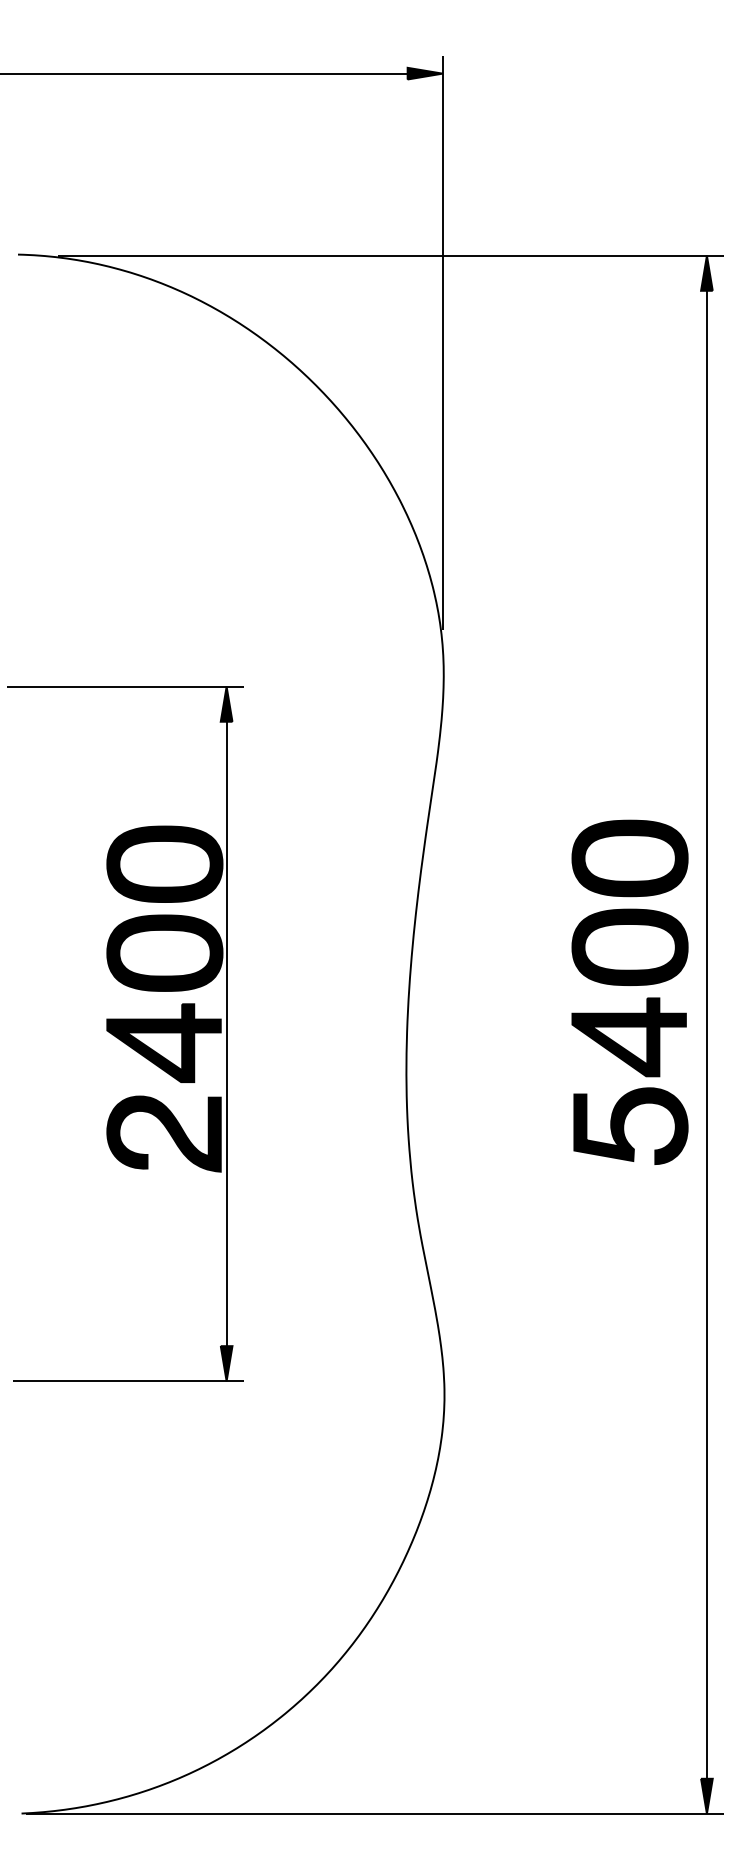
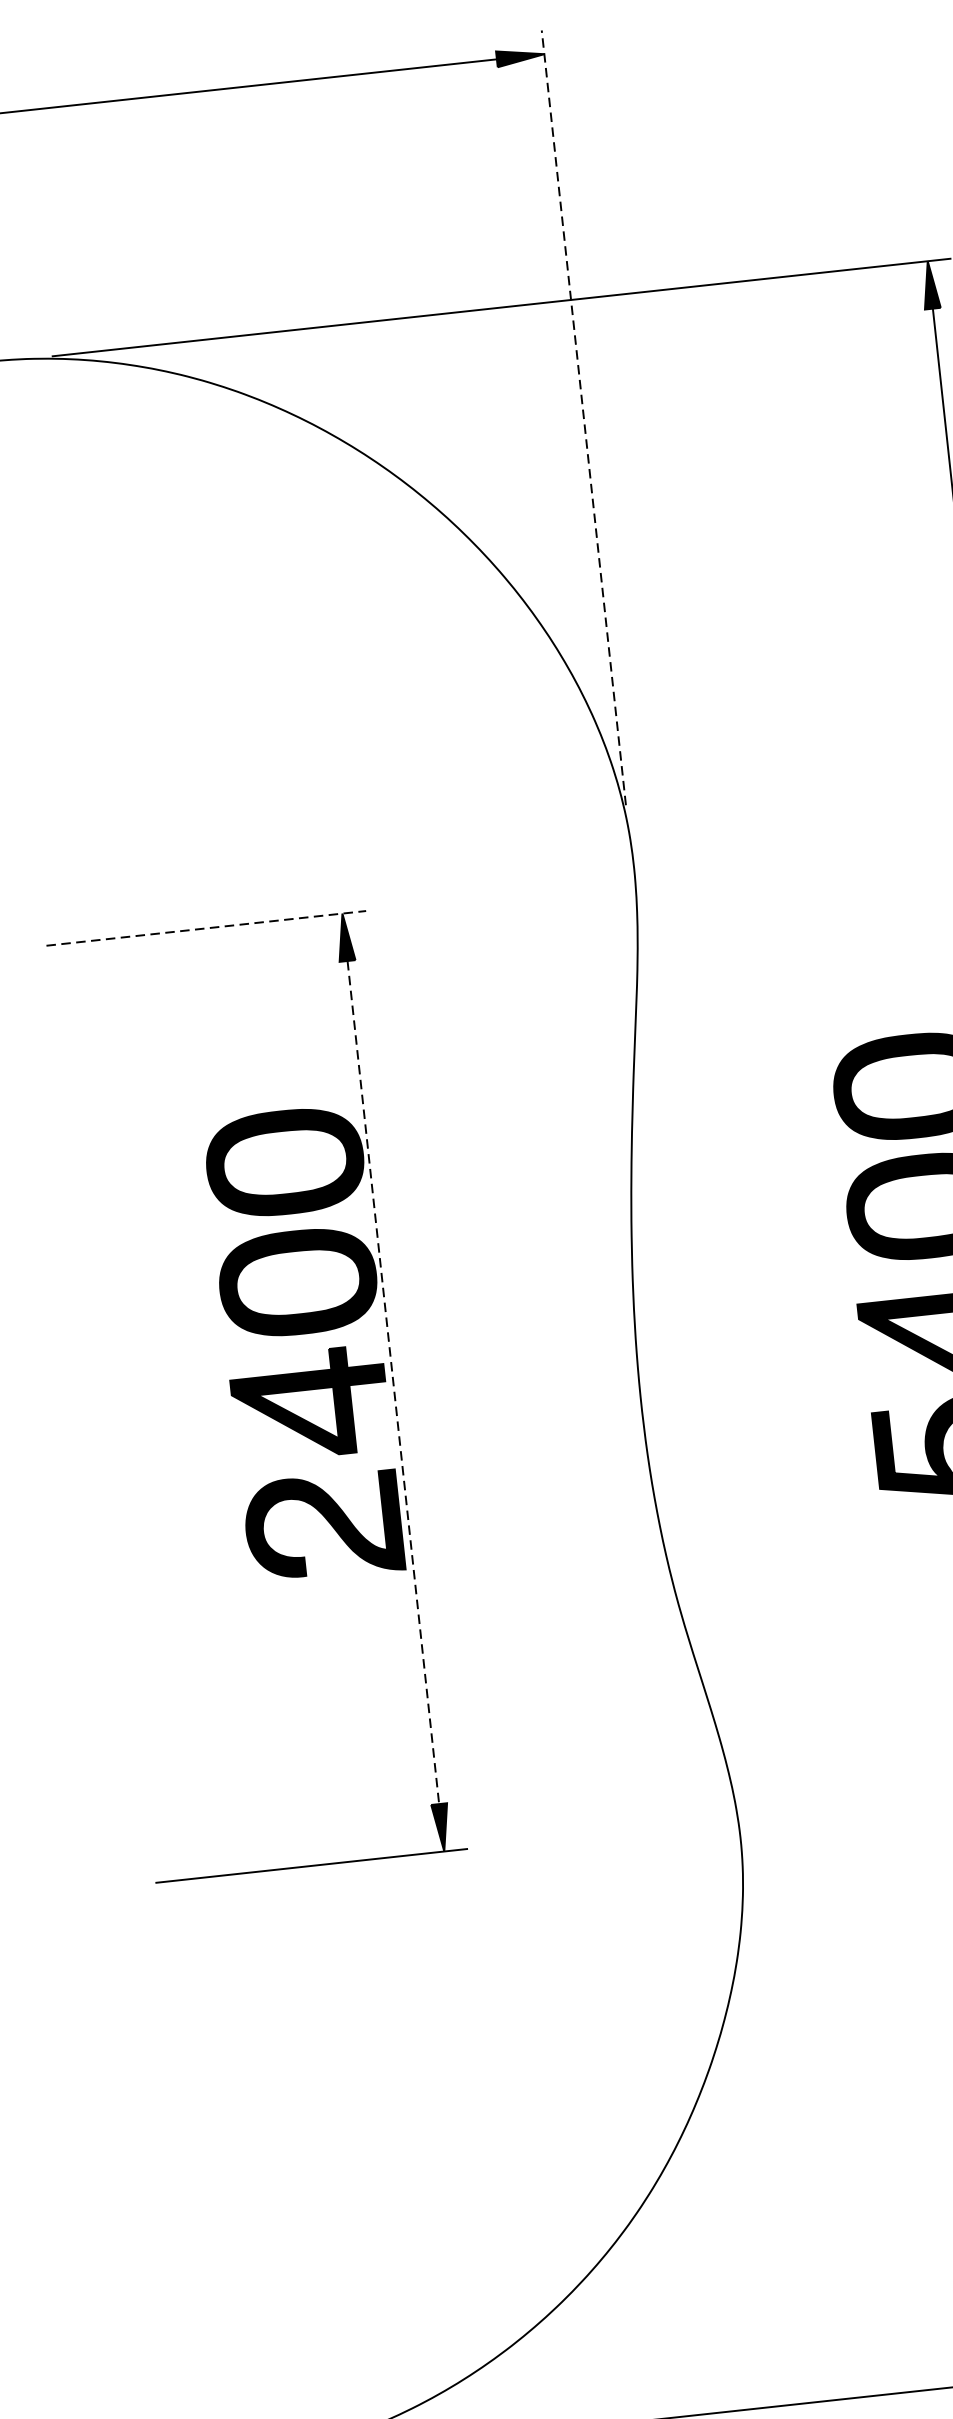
line: (442, 342) -> (583, 417), solid -> dashed
line: (126, 686) -> (207, 928), solid -> dashed
line: (226, 1034) -> (393, 1383), solid -> dashed

